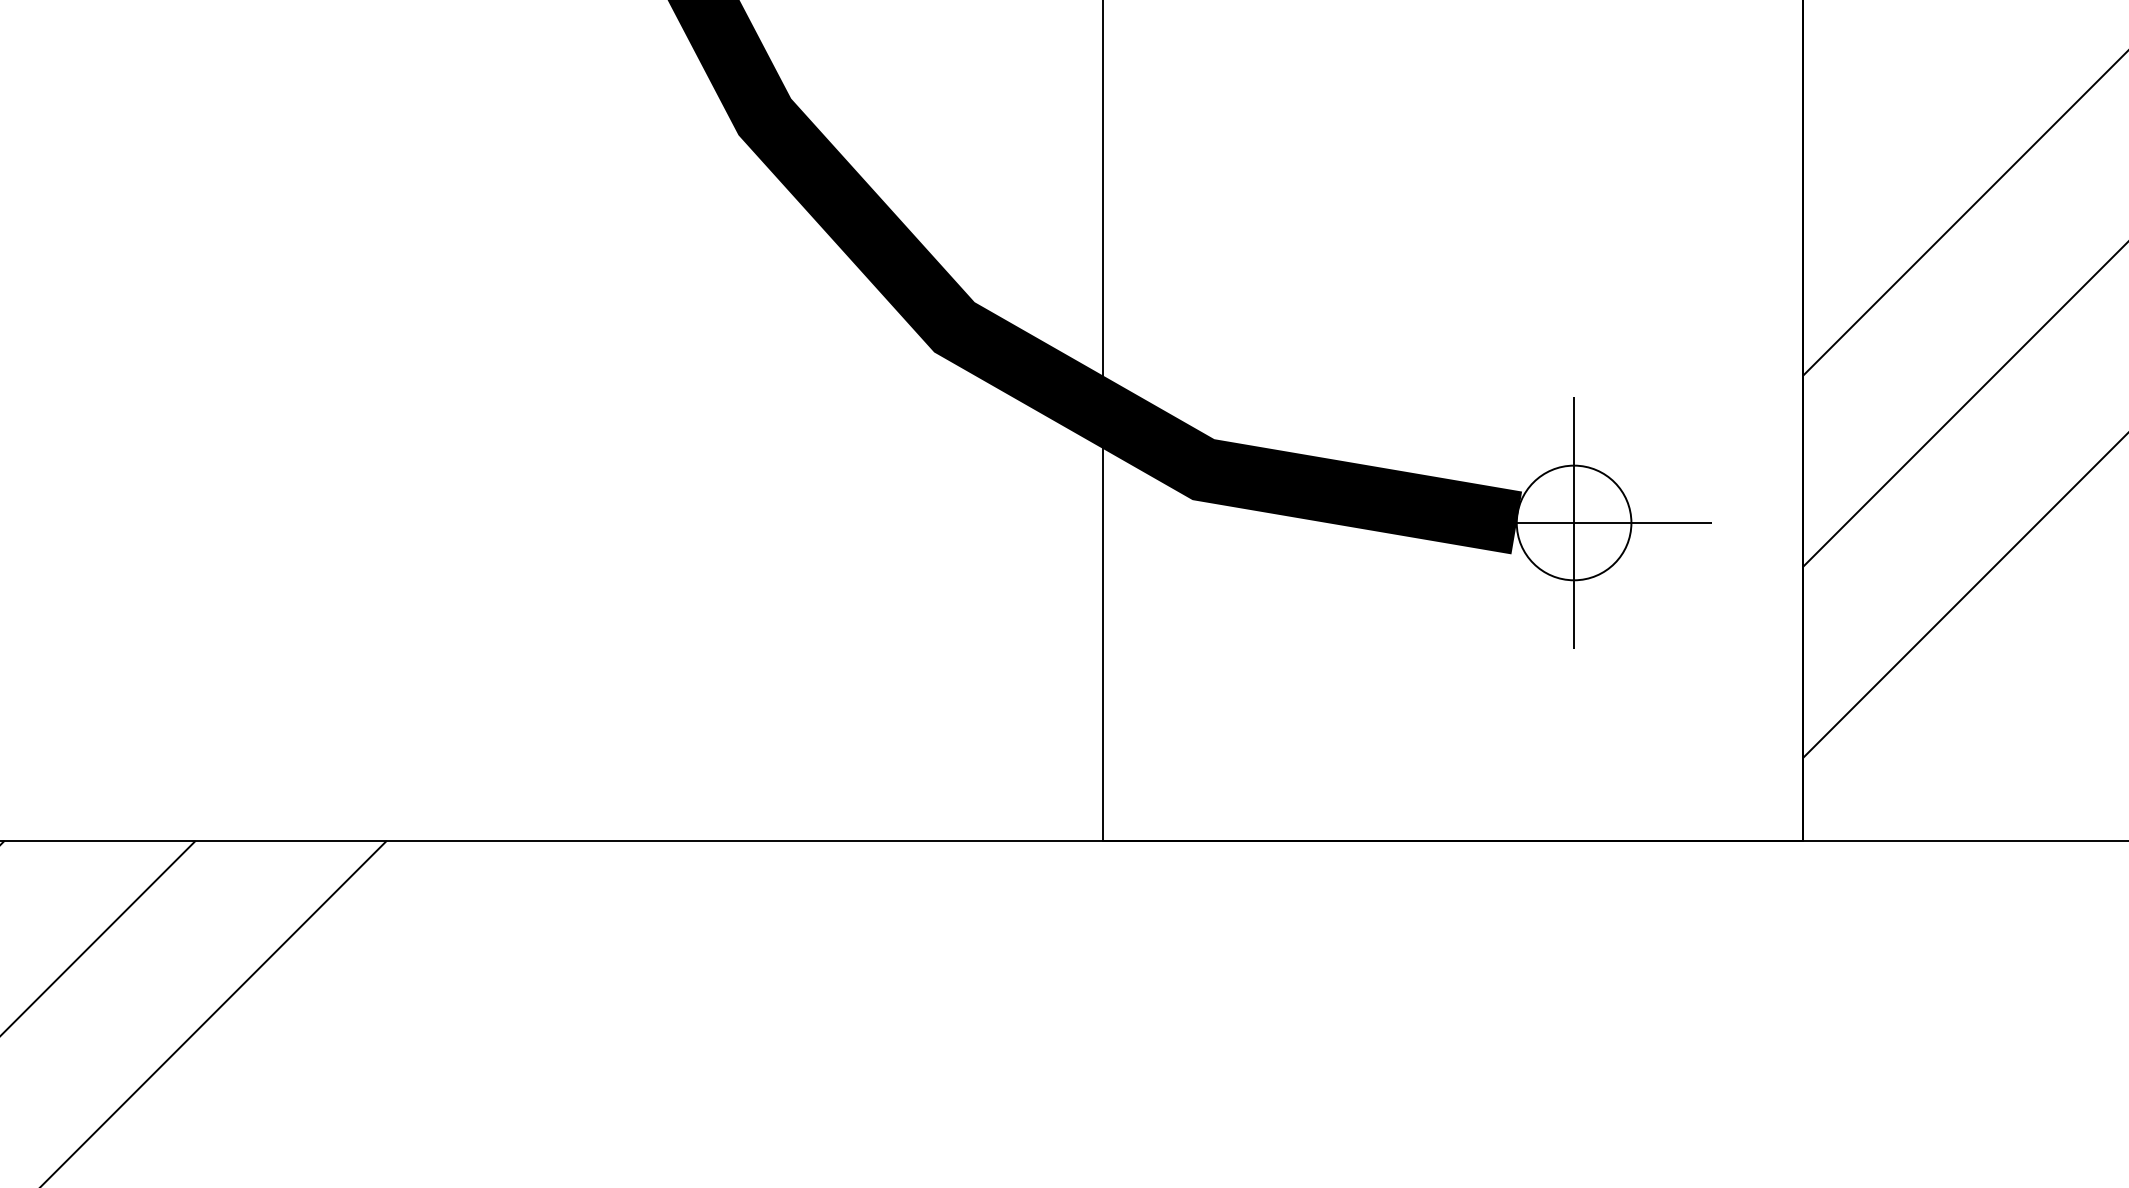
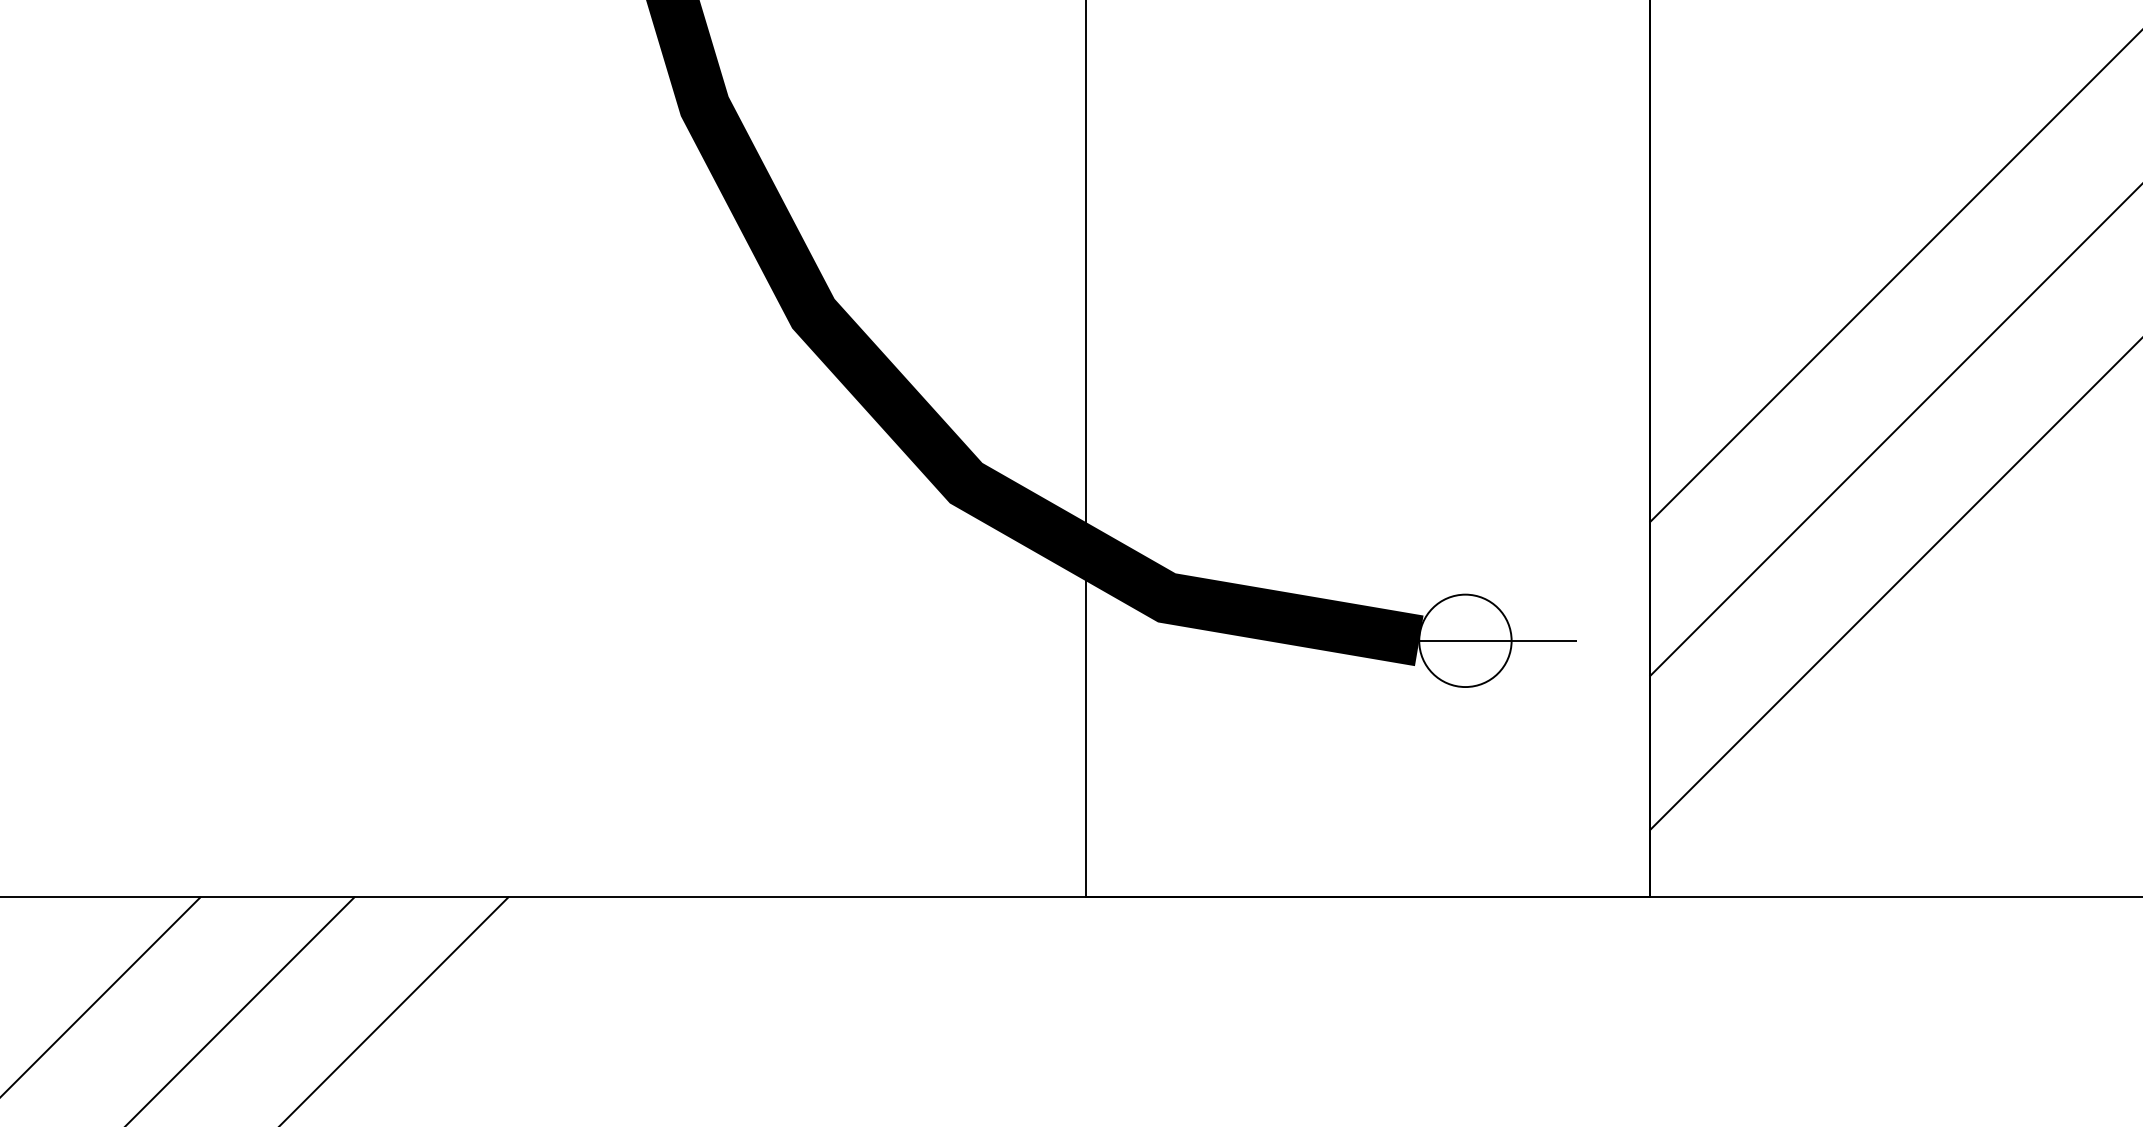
line: (1574, 522) -> (1465, 640), removed

